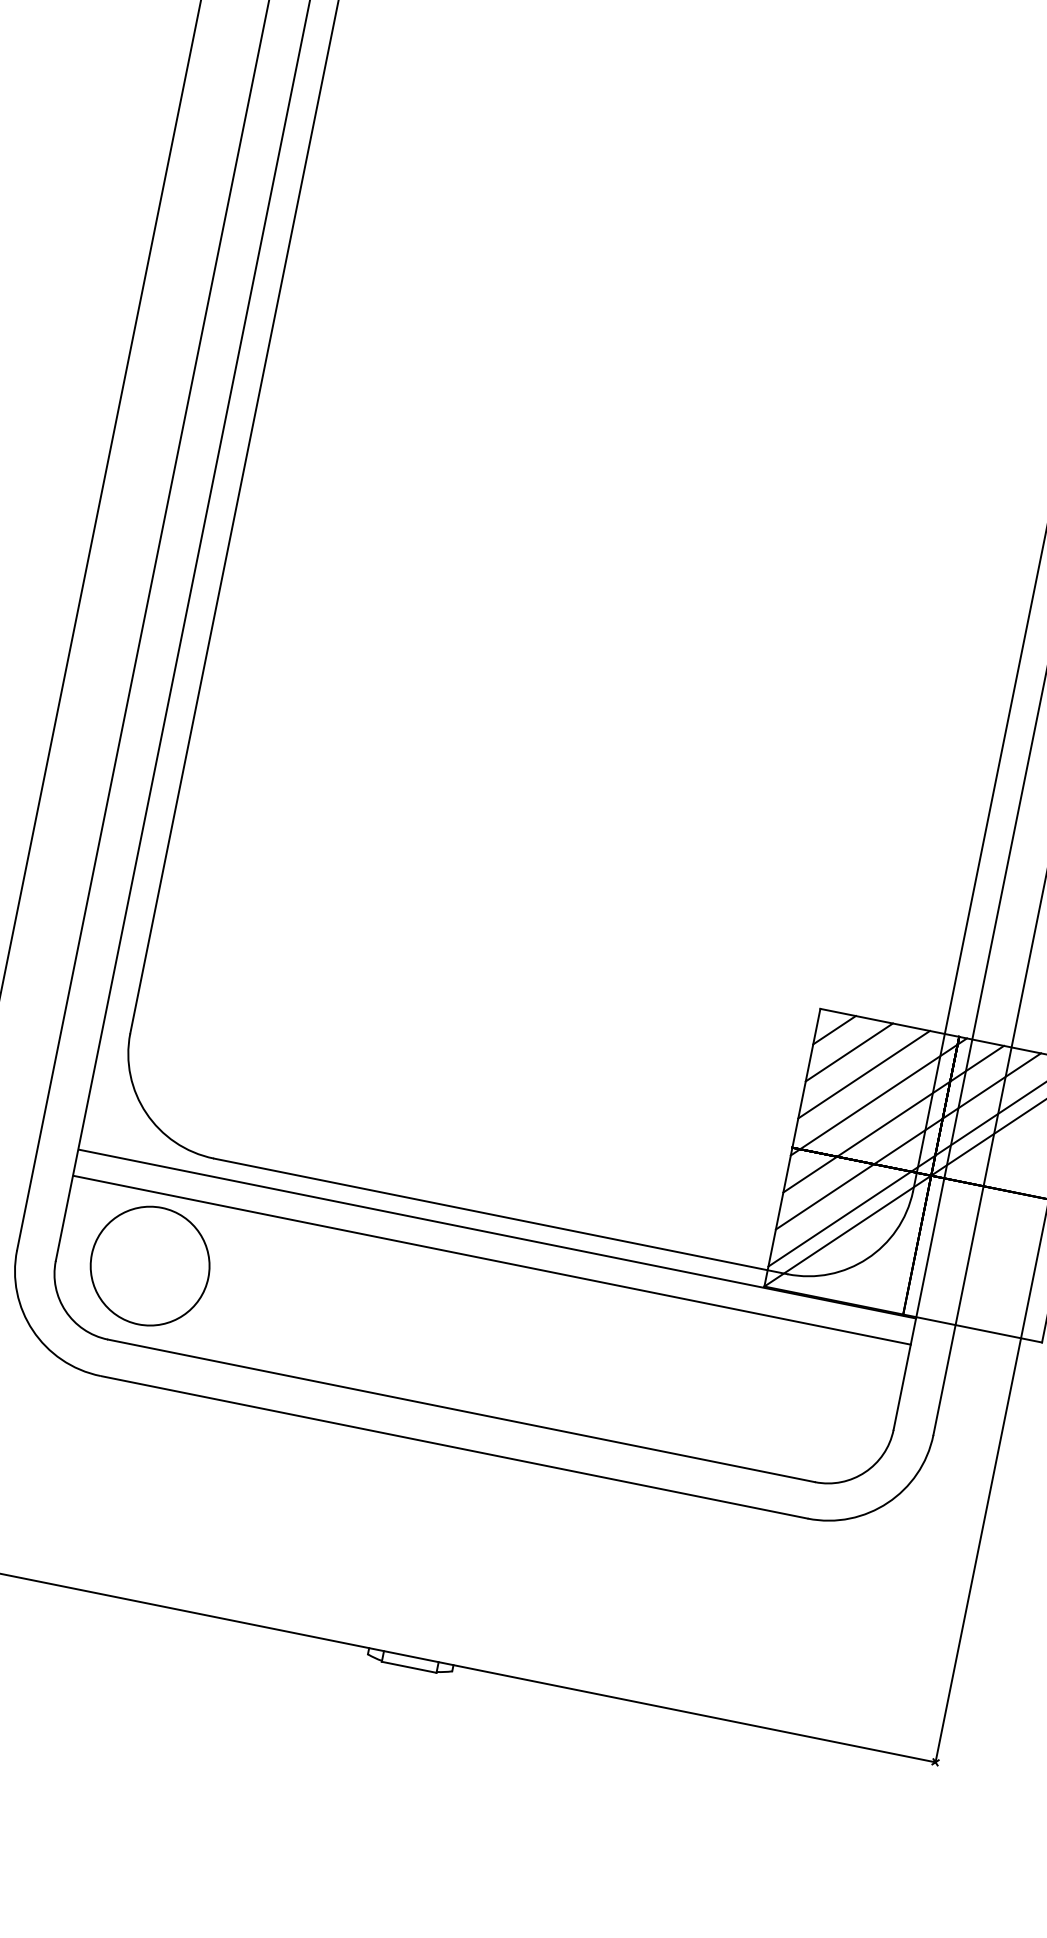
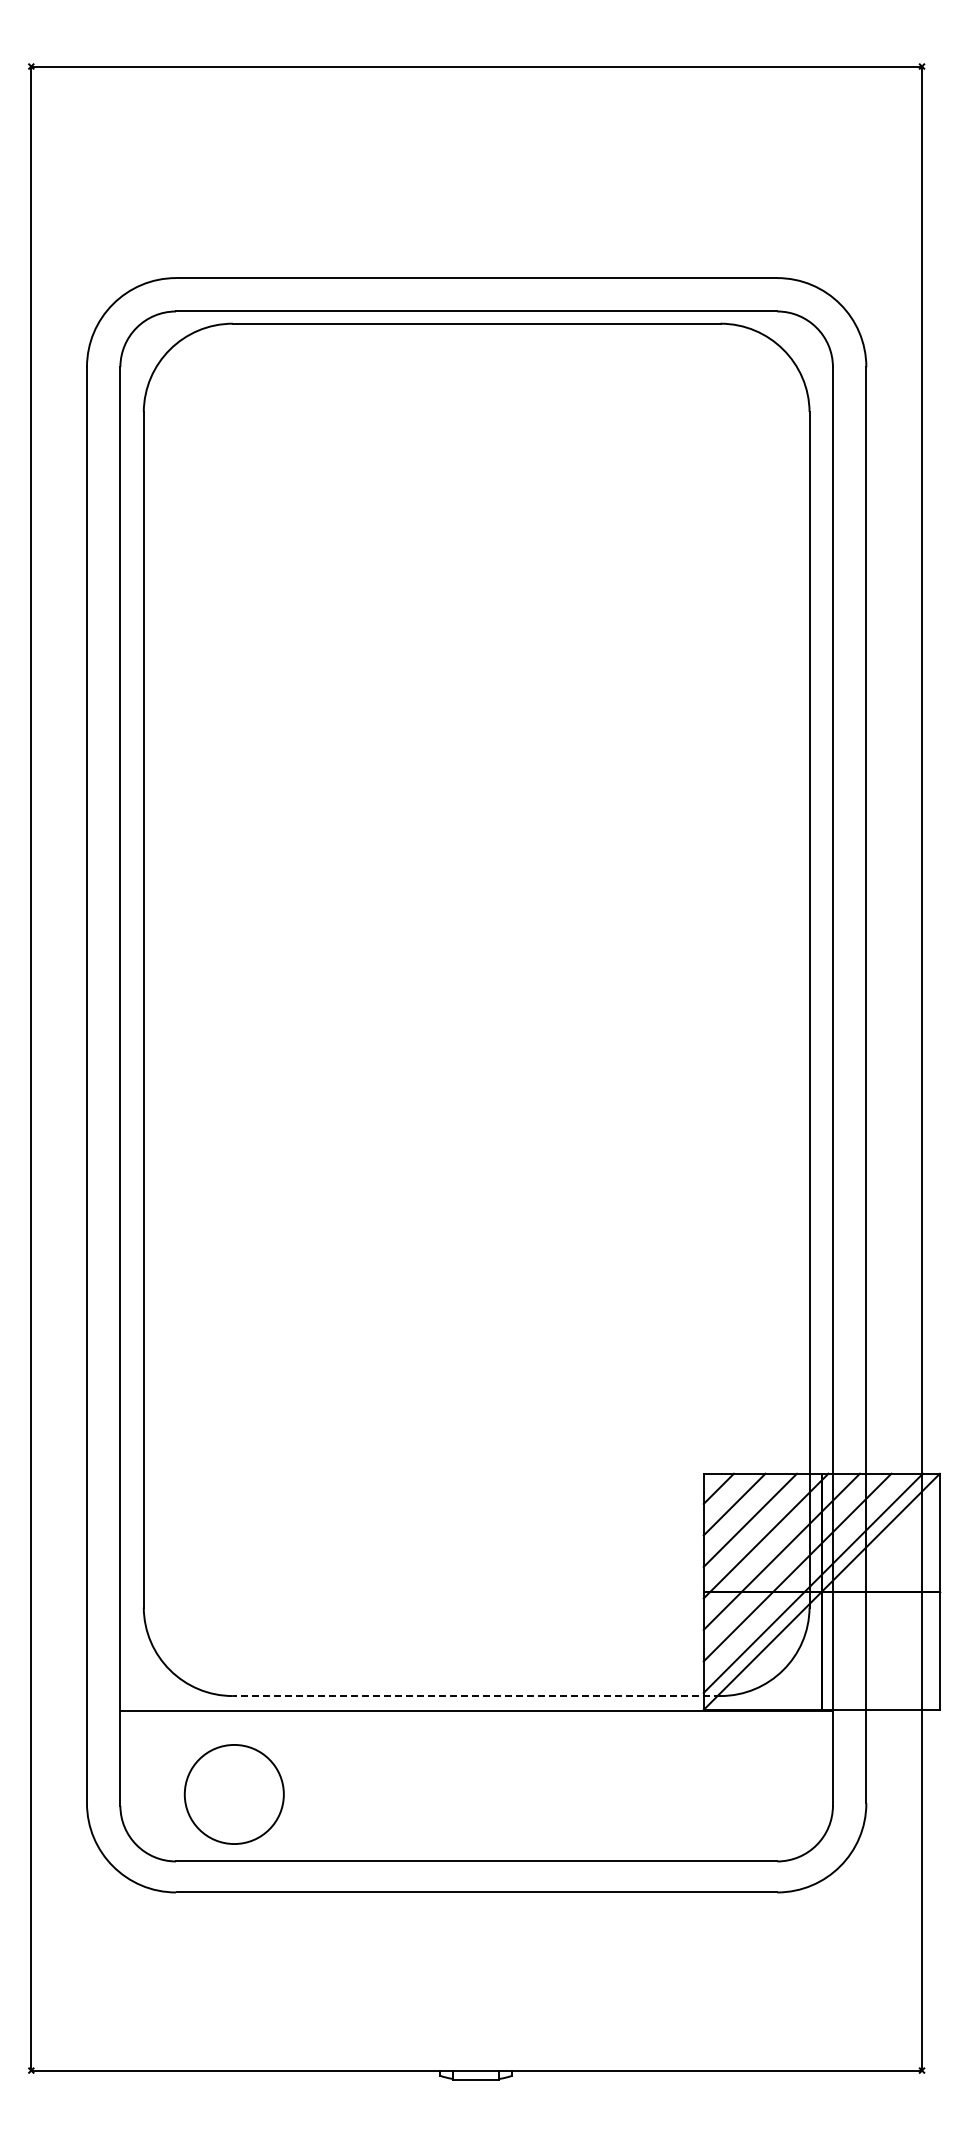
line: (500, 1216) -> (476, 1696), solid -> dashed
line: (491, 1260) -> (476, 1733), removed
circle: (149, 1265) -> (233, 1794), moved

